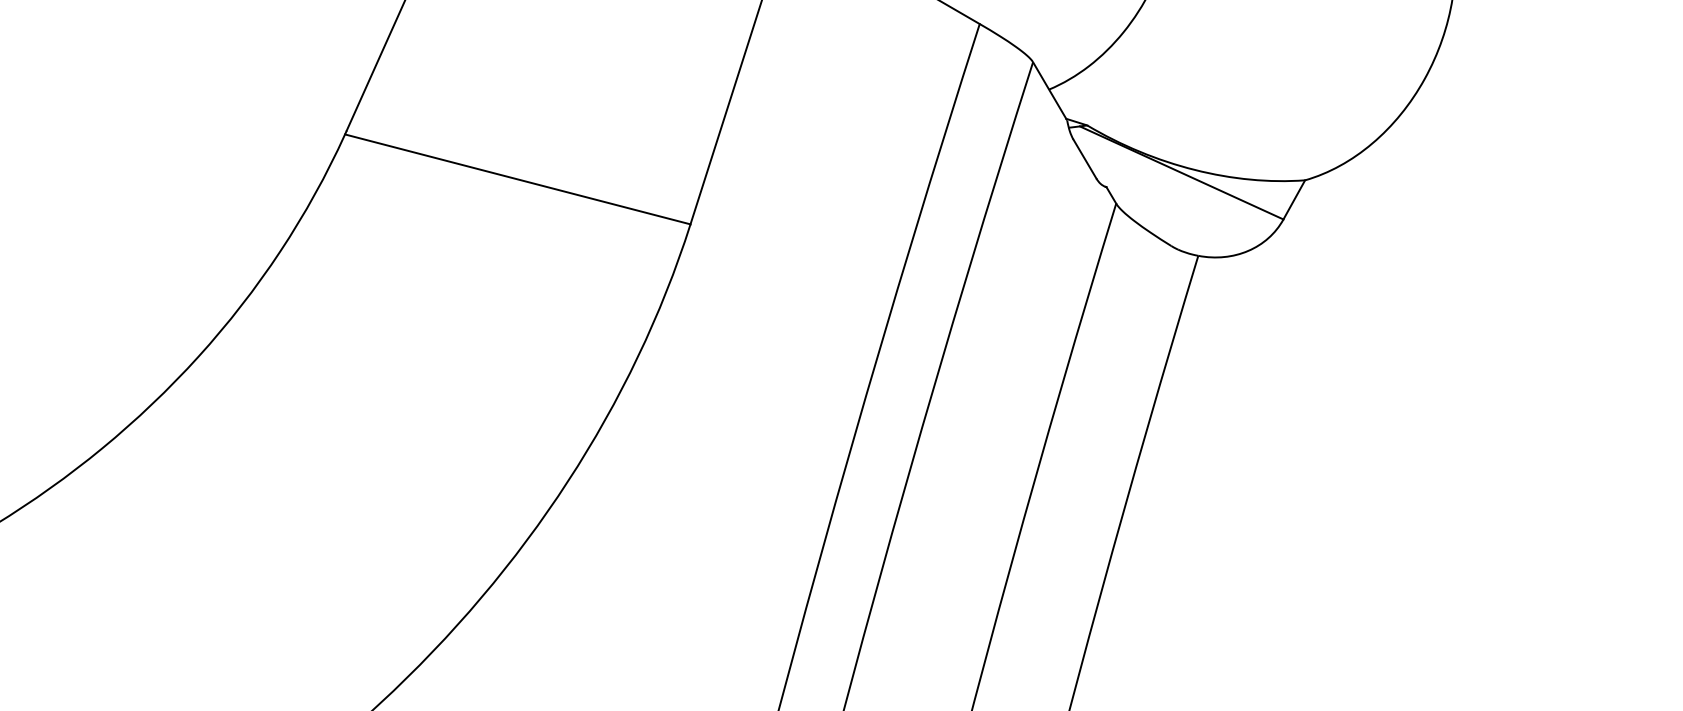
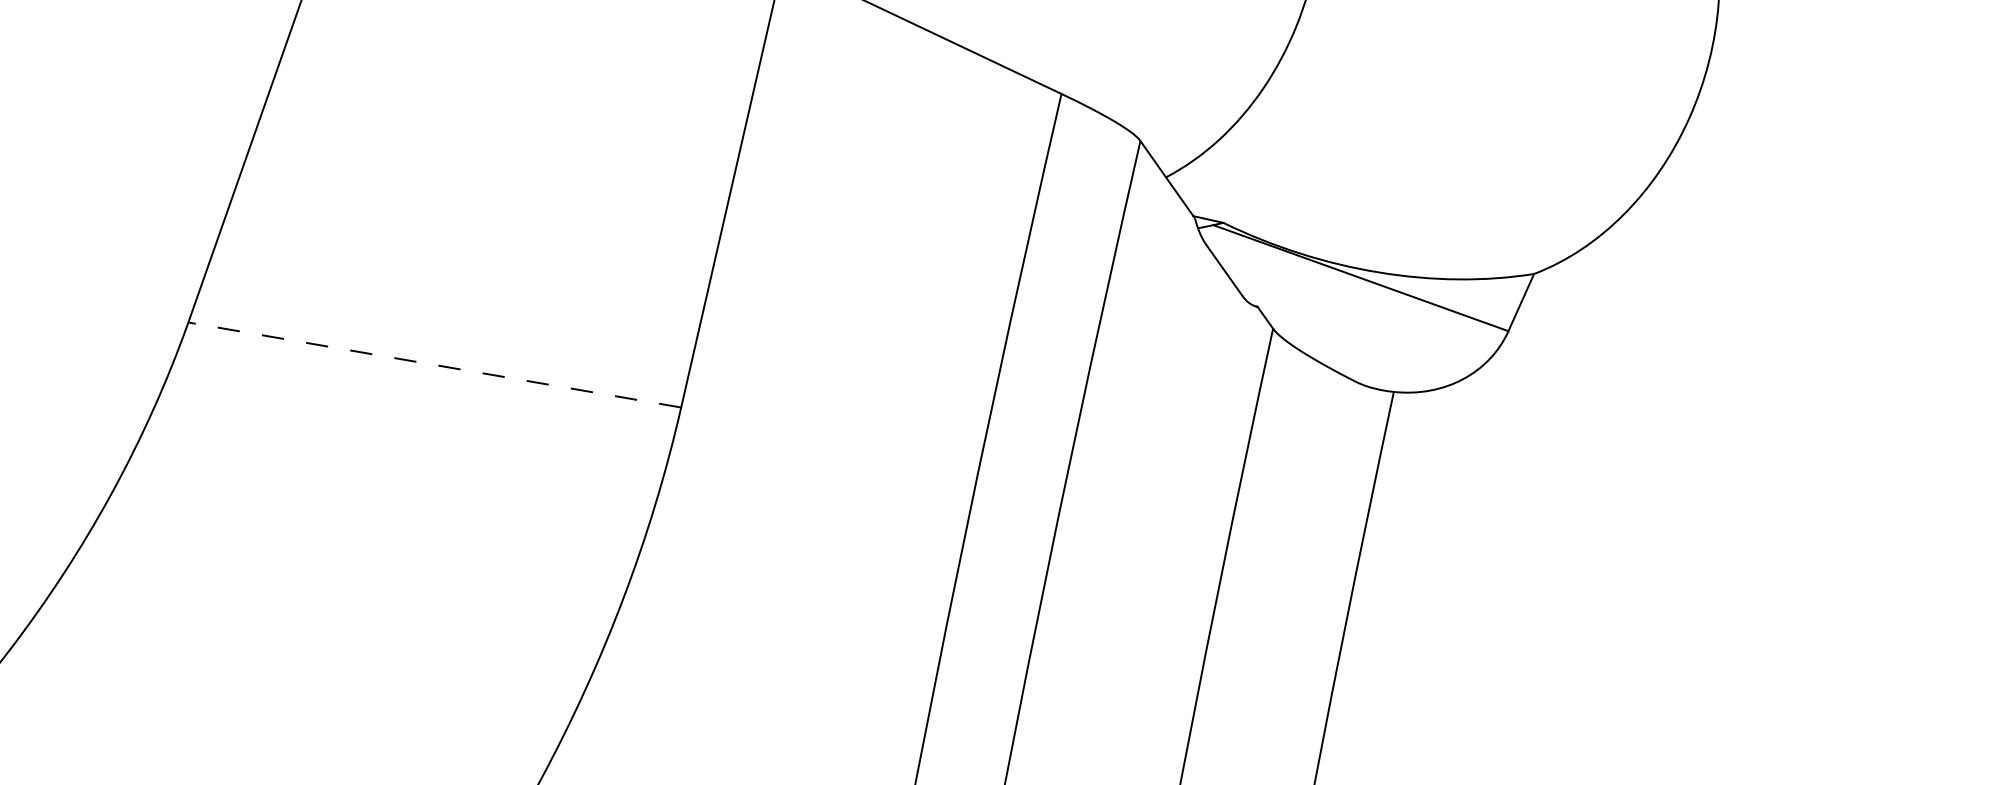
line: (517, 179) -> (434, 365), solid -> dashed

